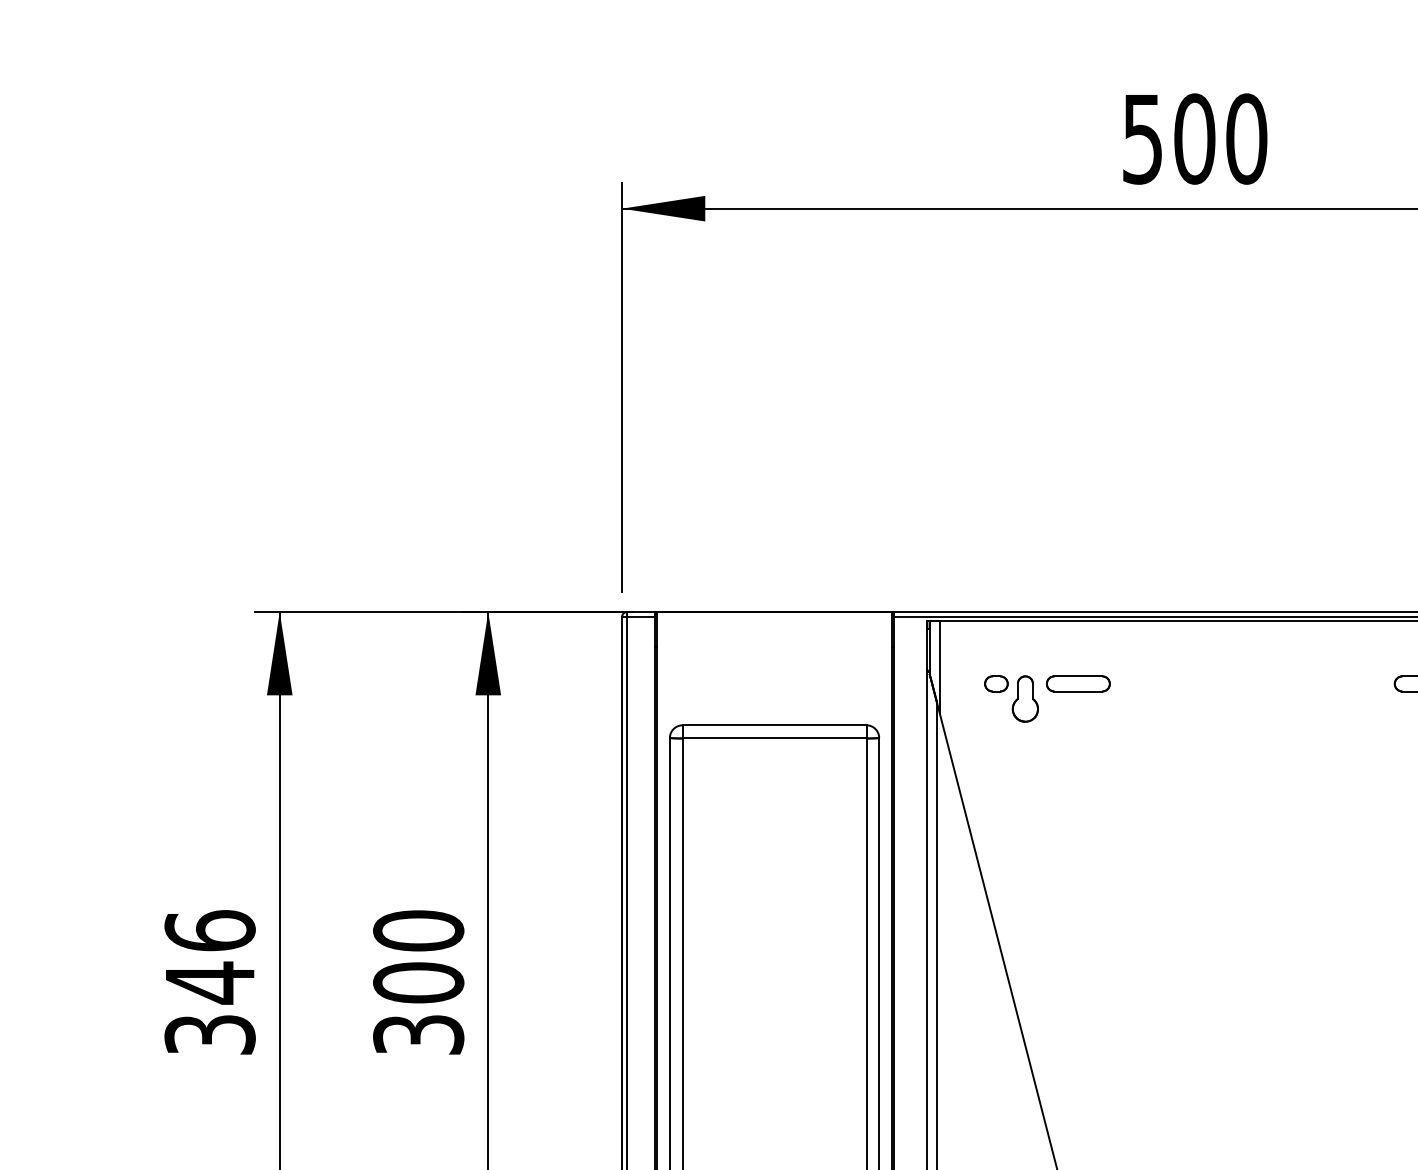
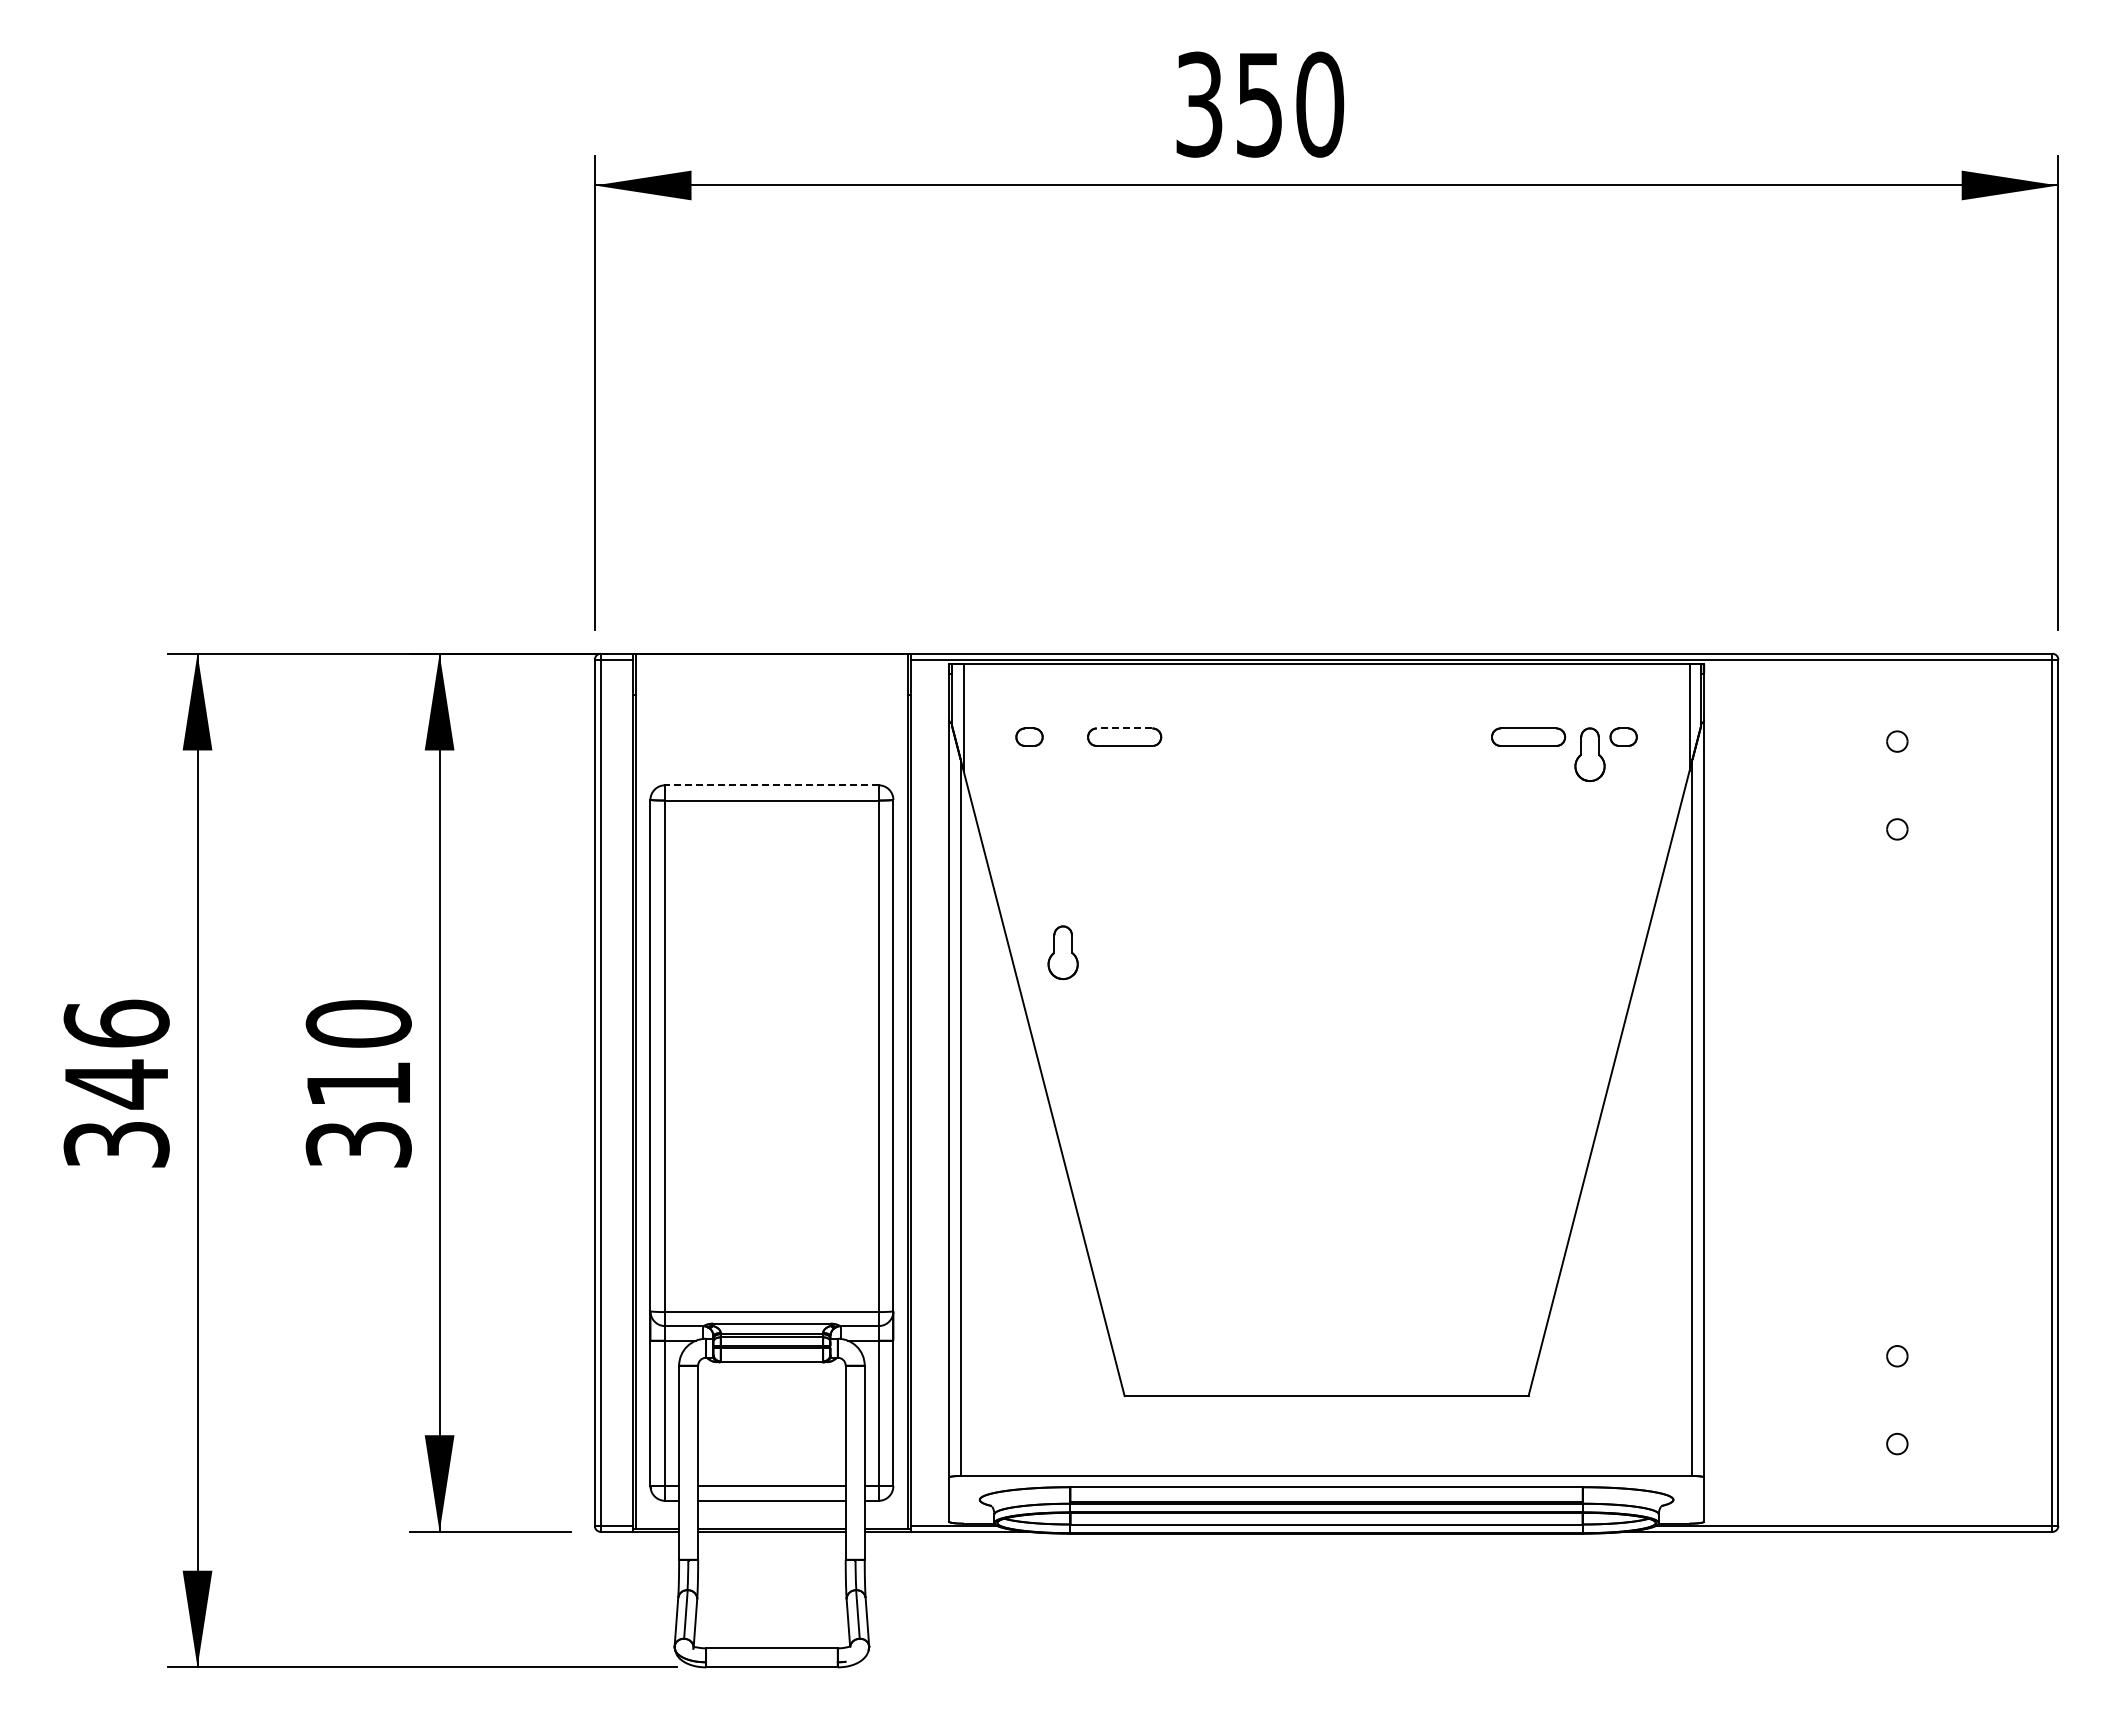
text: (1168, 138) -> (1229, 104), 500 -> 350
line: (1078, 676) -> (1124, 728), solid -> dashed
part: (1024, 698) -> (1062, 952), moved
line: (774, 725) -> (771, 785), solid -> dashed
text: (418, 983) -> (358, 1084), 300 -> 310

